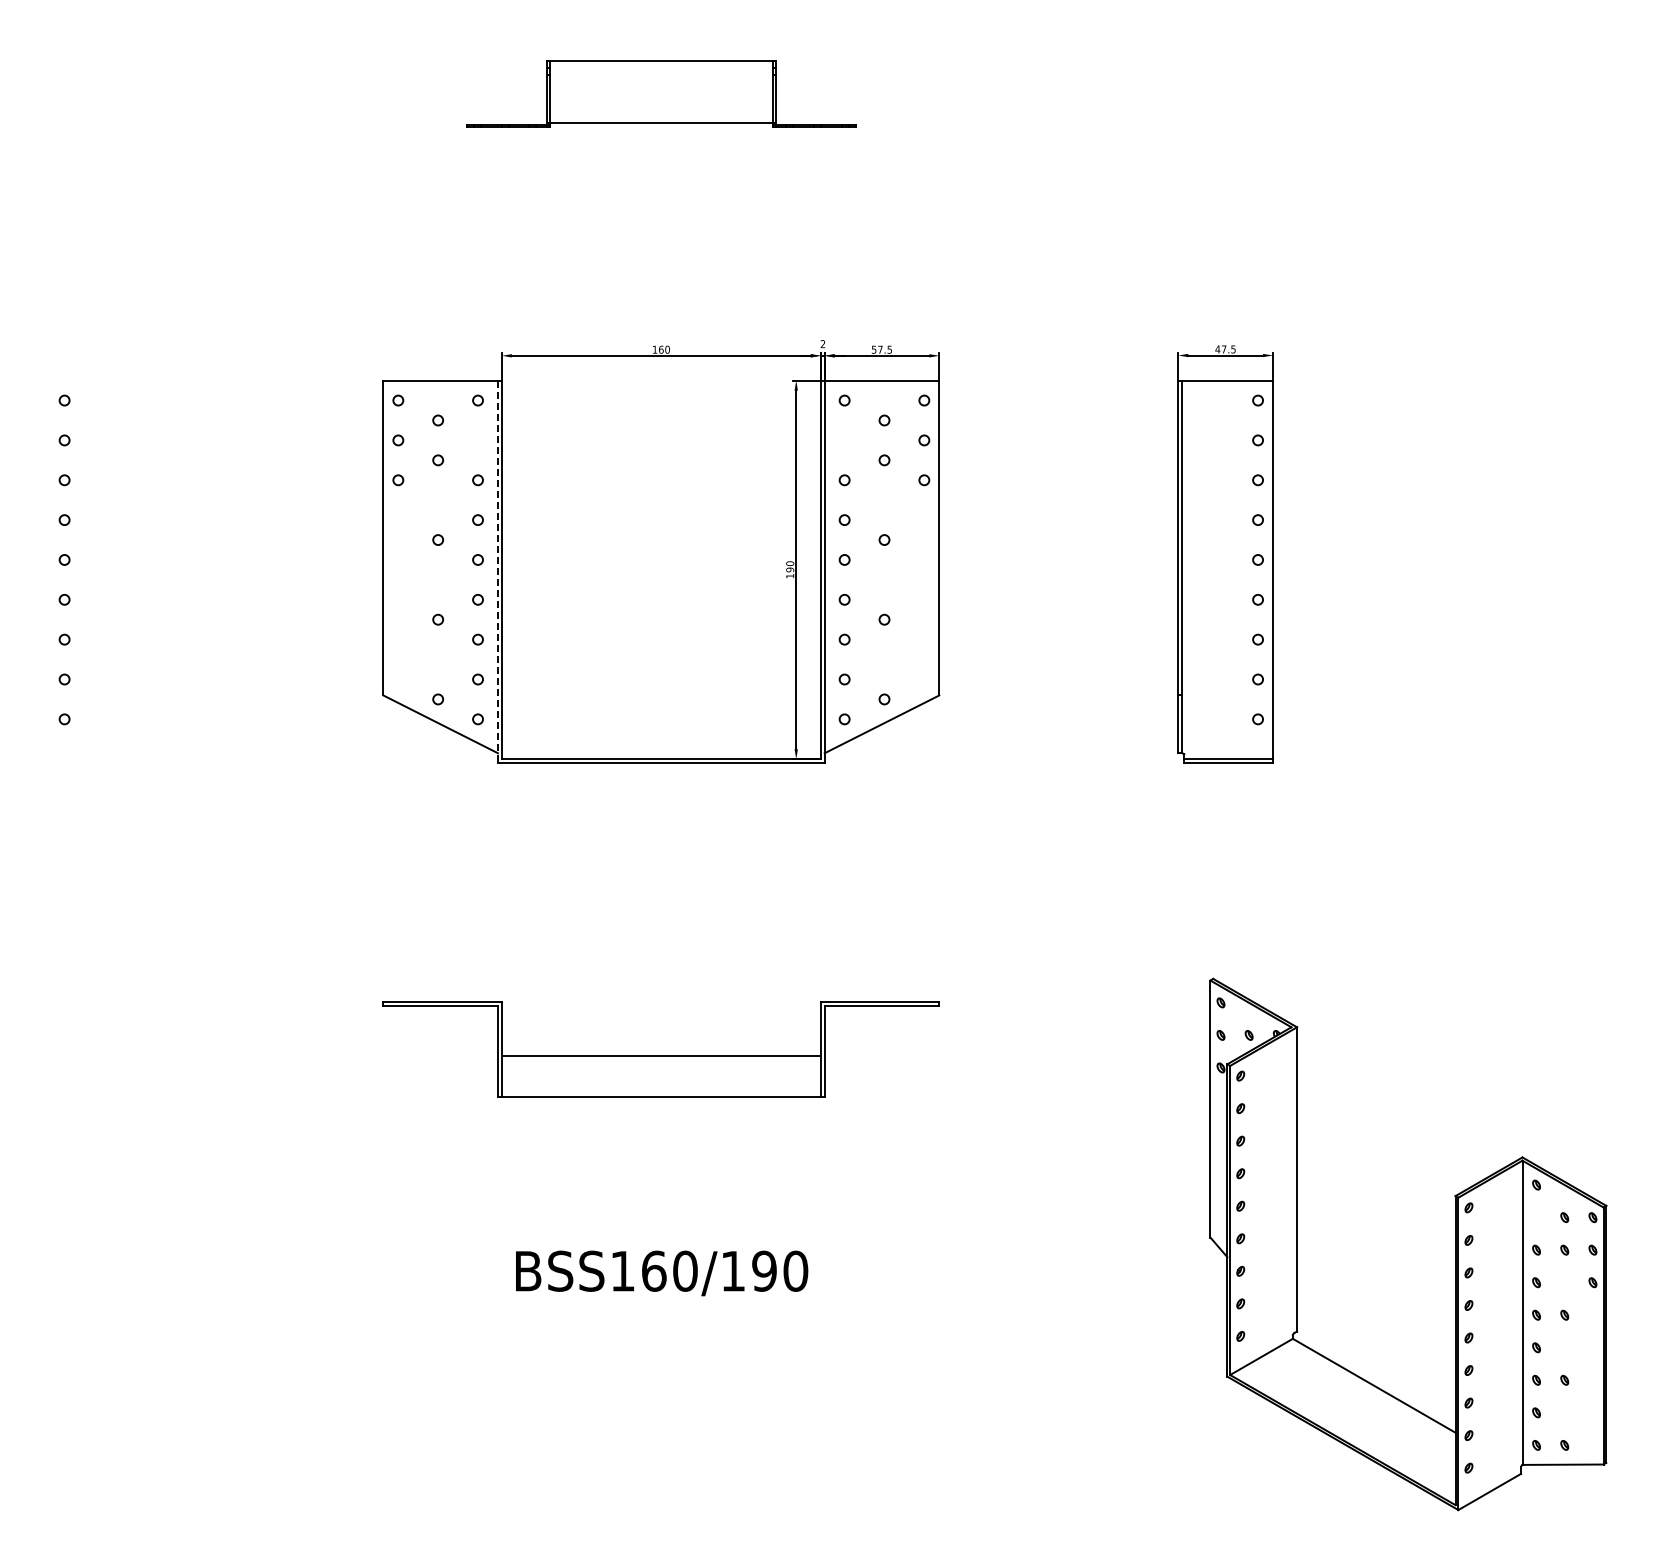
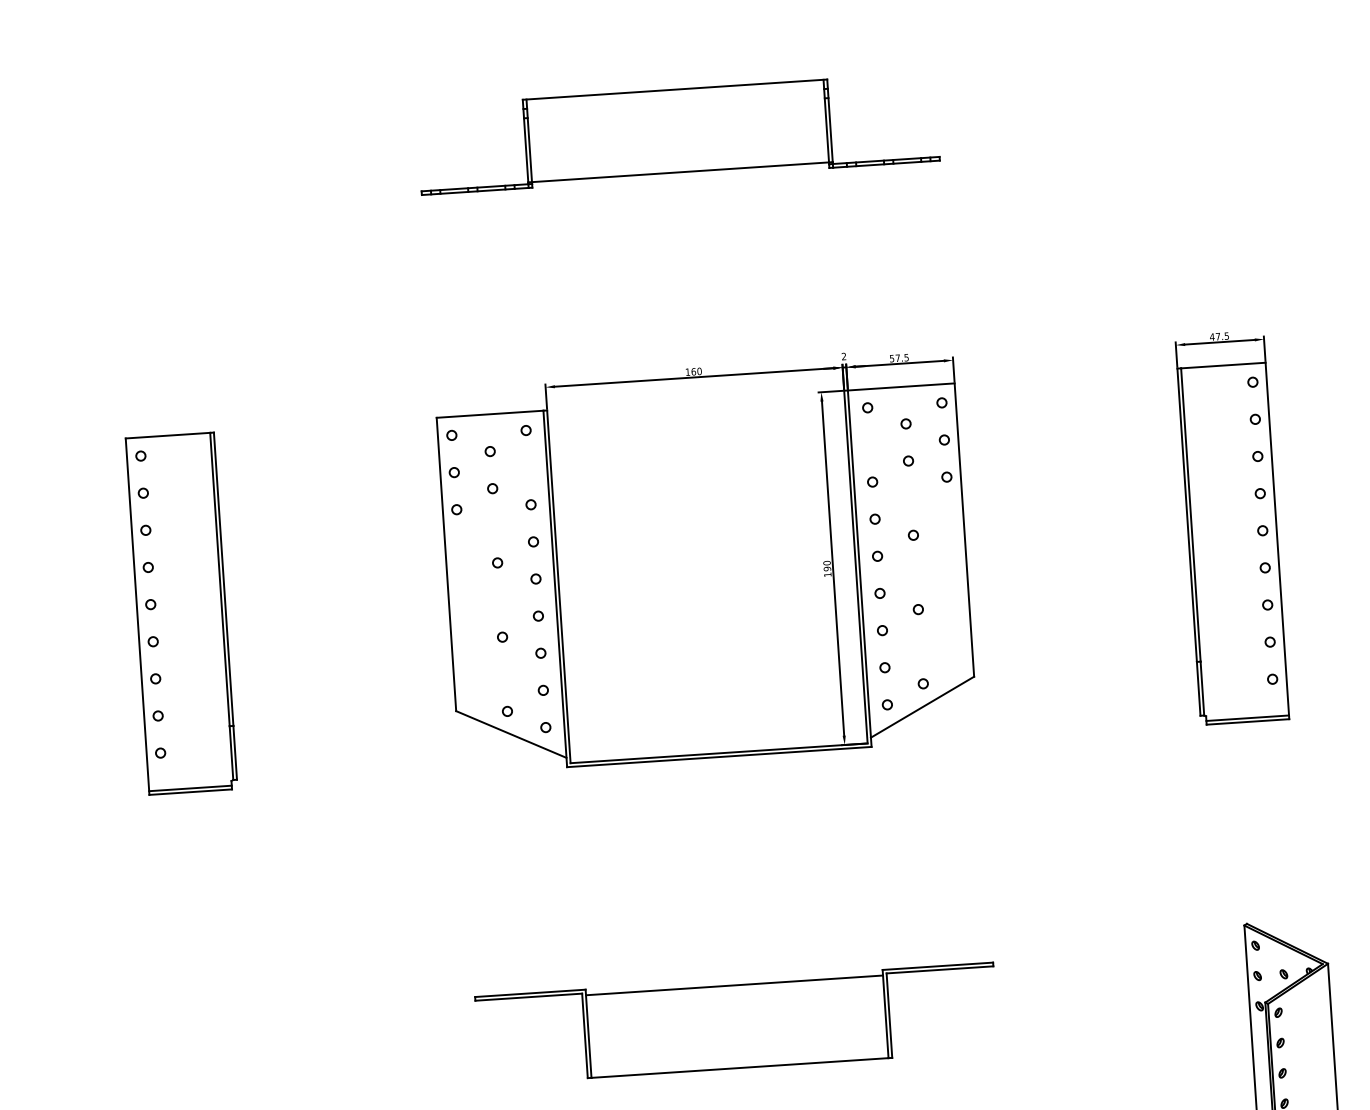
part: (660, 94) -> (677, 134), size x1.43
part: (96, 571) -> (181, 613), added
line: (497, 572) -> (554, 589), dashed -> solid
line: (660, 1056) -> (733, 985), moved

